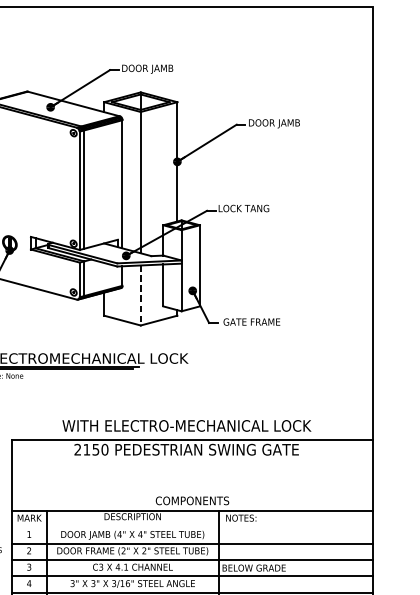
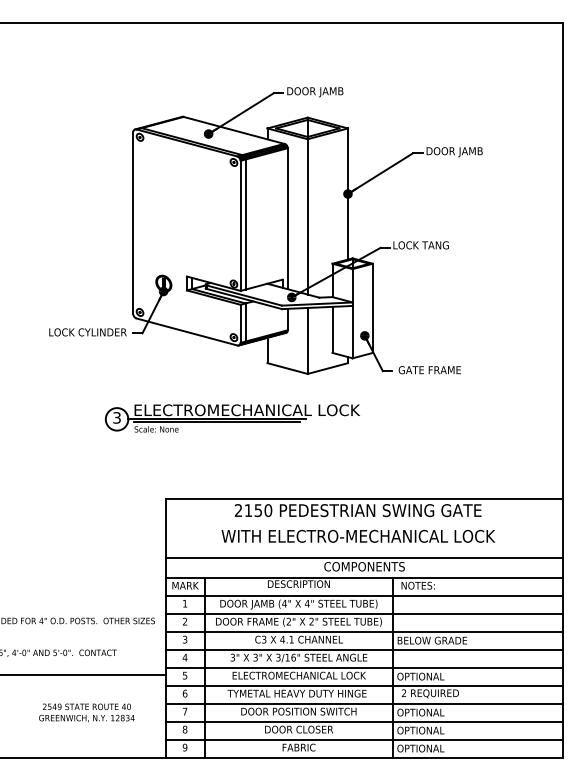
line: (140, 295) -> (307, 340), dashed -> solid
text: (186, 425) -> (358, 535), moved
line: (192, 493) -> (364, 558), added
line: (192, 527) -> (364, 595), added

